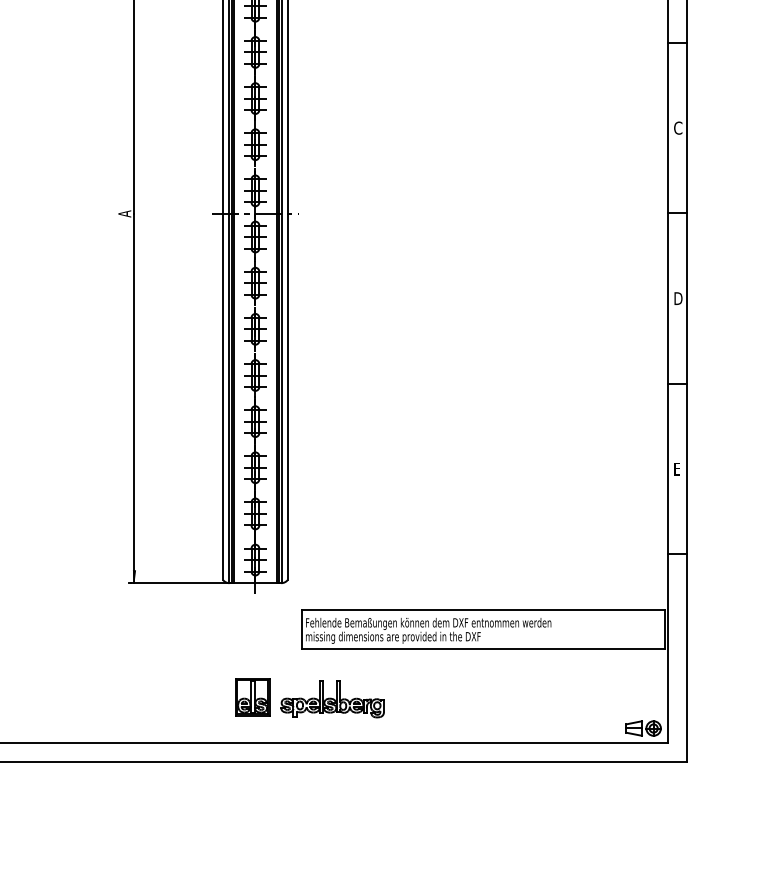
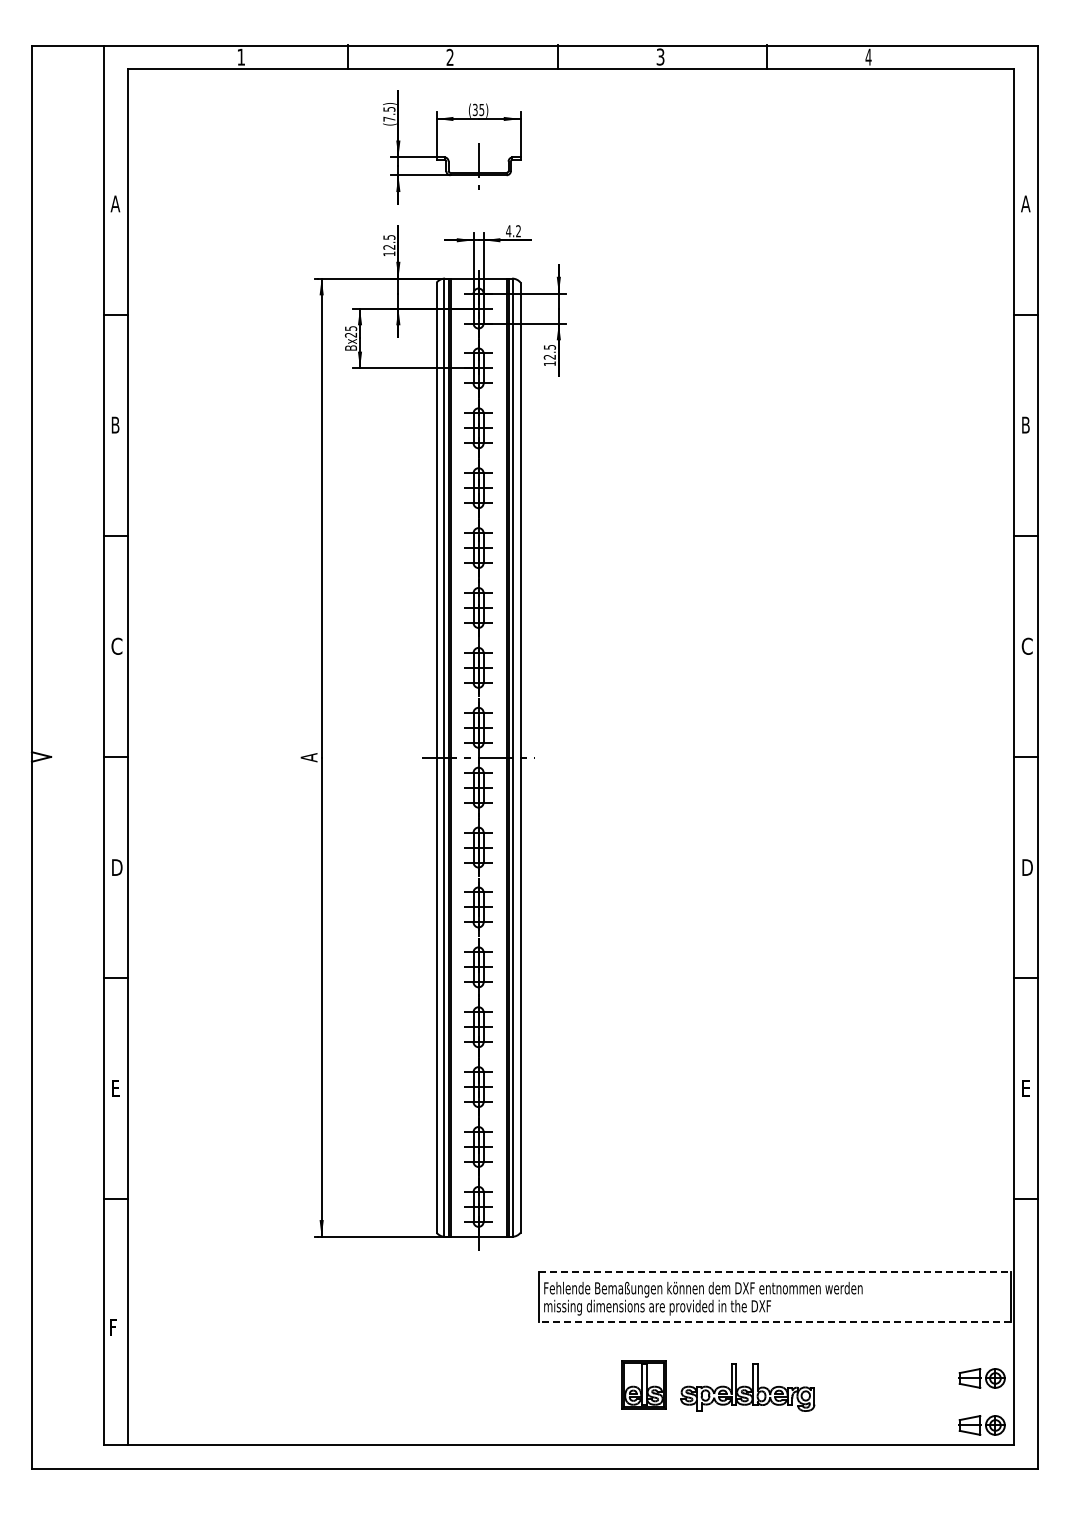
line: (483, 610) -> (774, 1272), solid -> dashed
line: (483, 649) -> (774, 1322), solid -> dashed
part: (642, 692) -> (981, 1378), added
part: (310, 697) -> (718, 1385), moved

